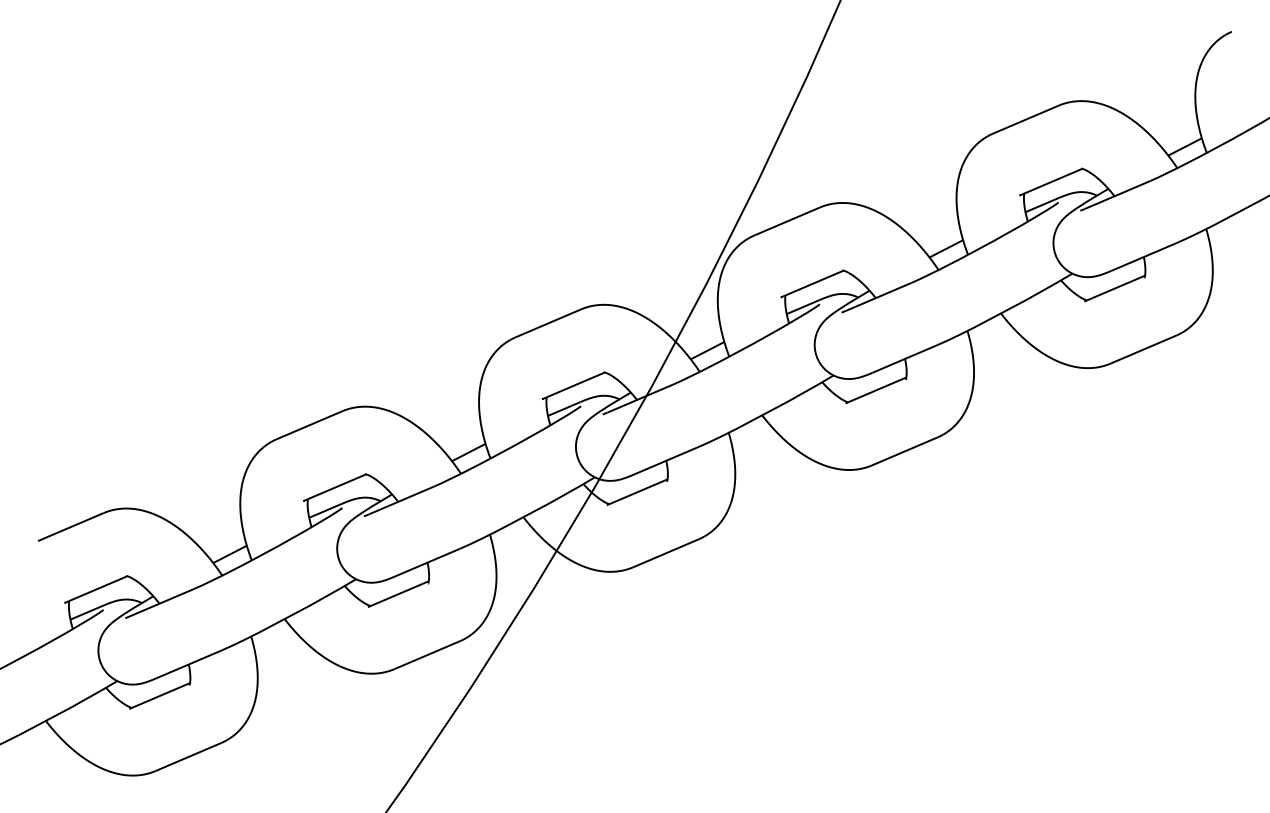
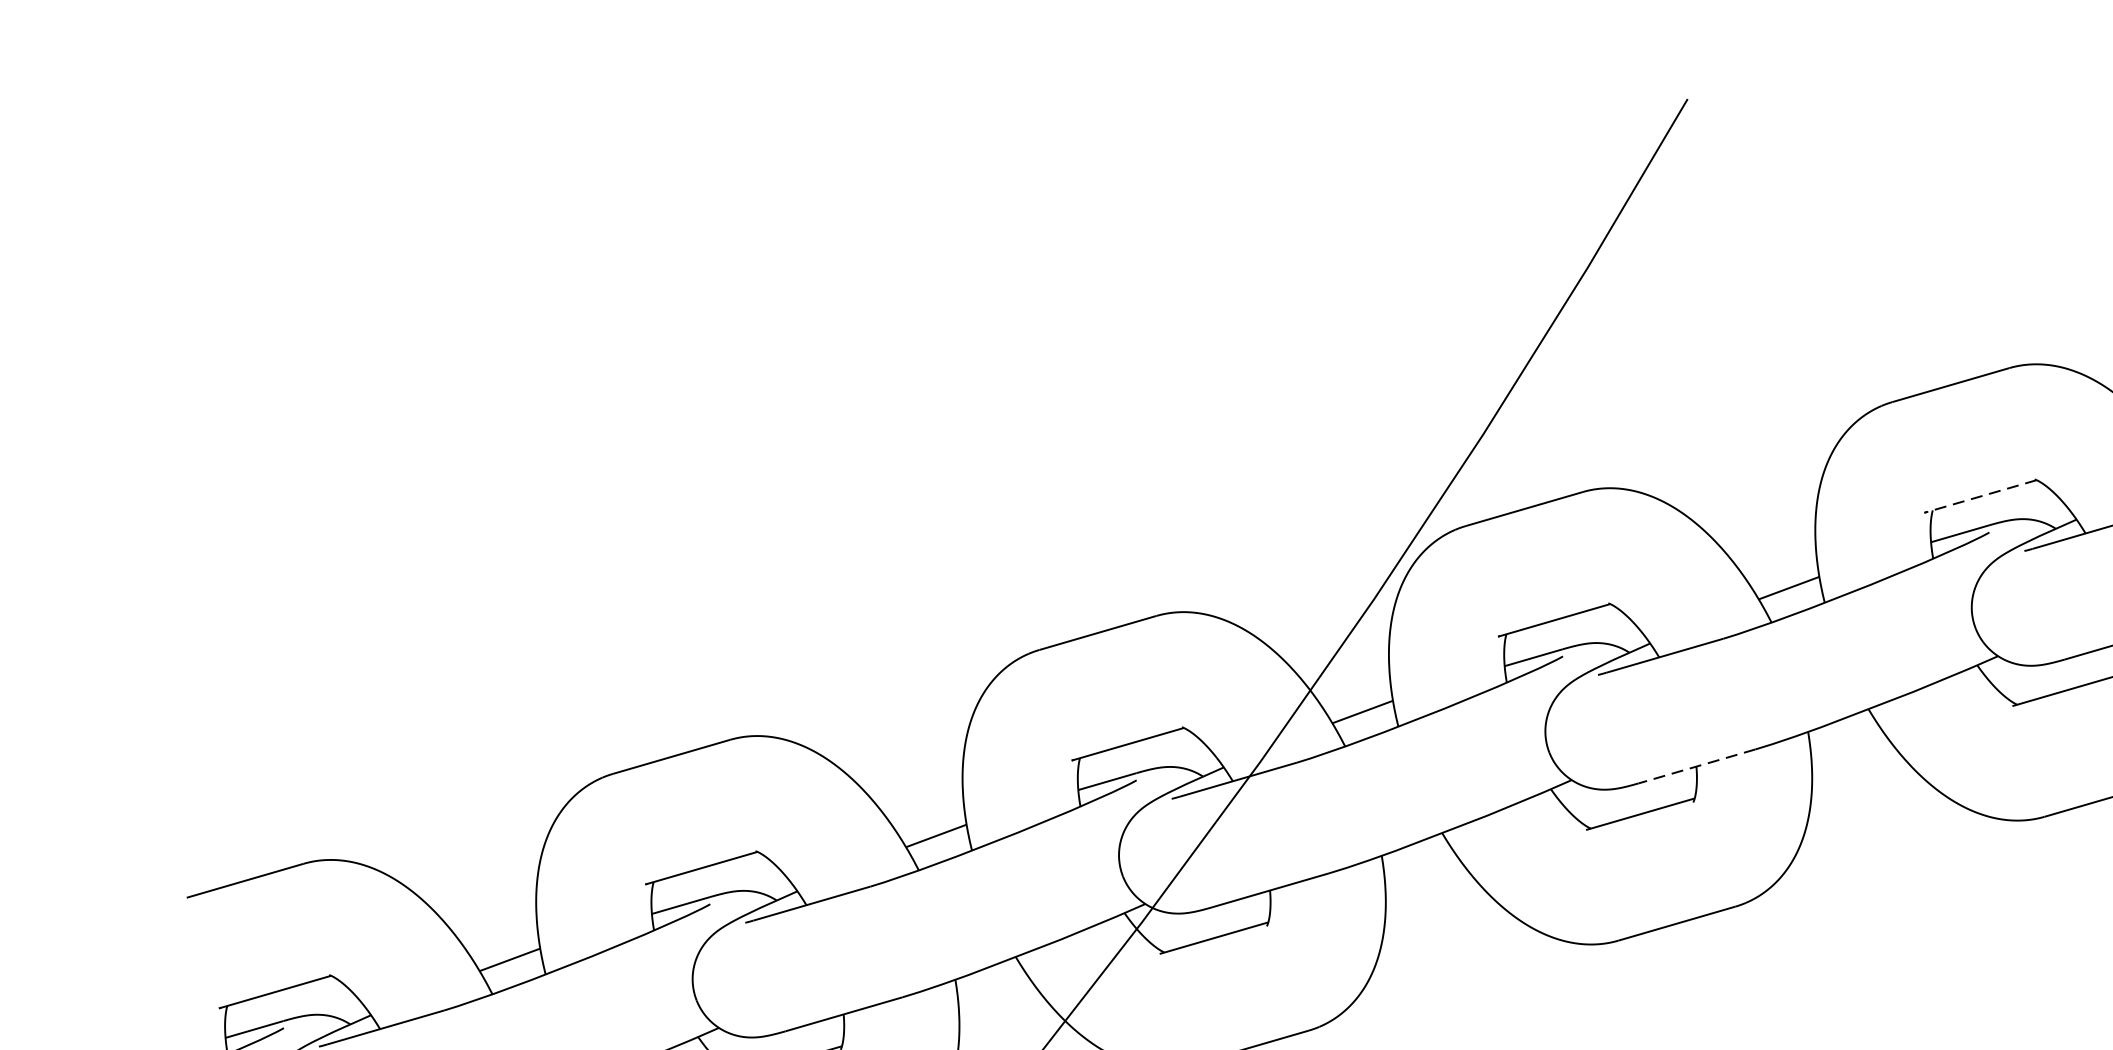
line: (1050, 182) -> (1979, 496), solid -> dashed
line: (905, 358) -> (1697, 765), solid -> dashed

